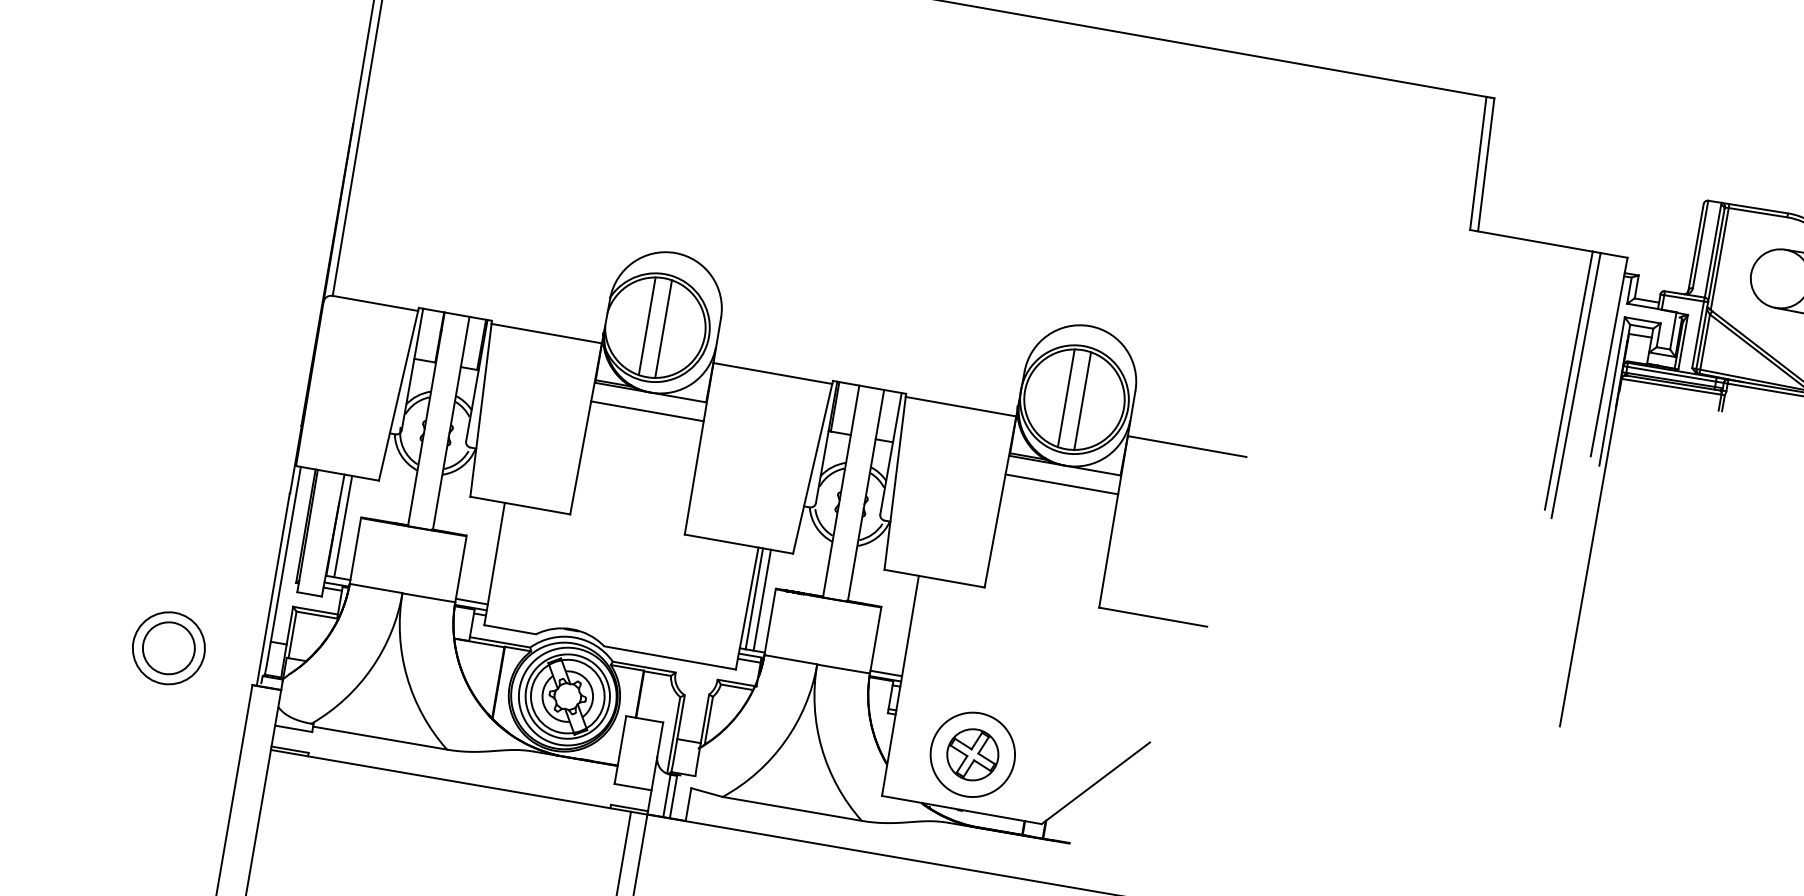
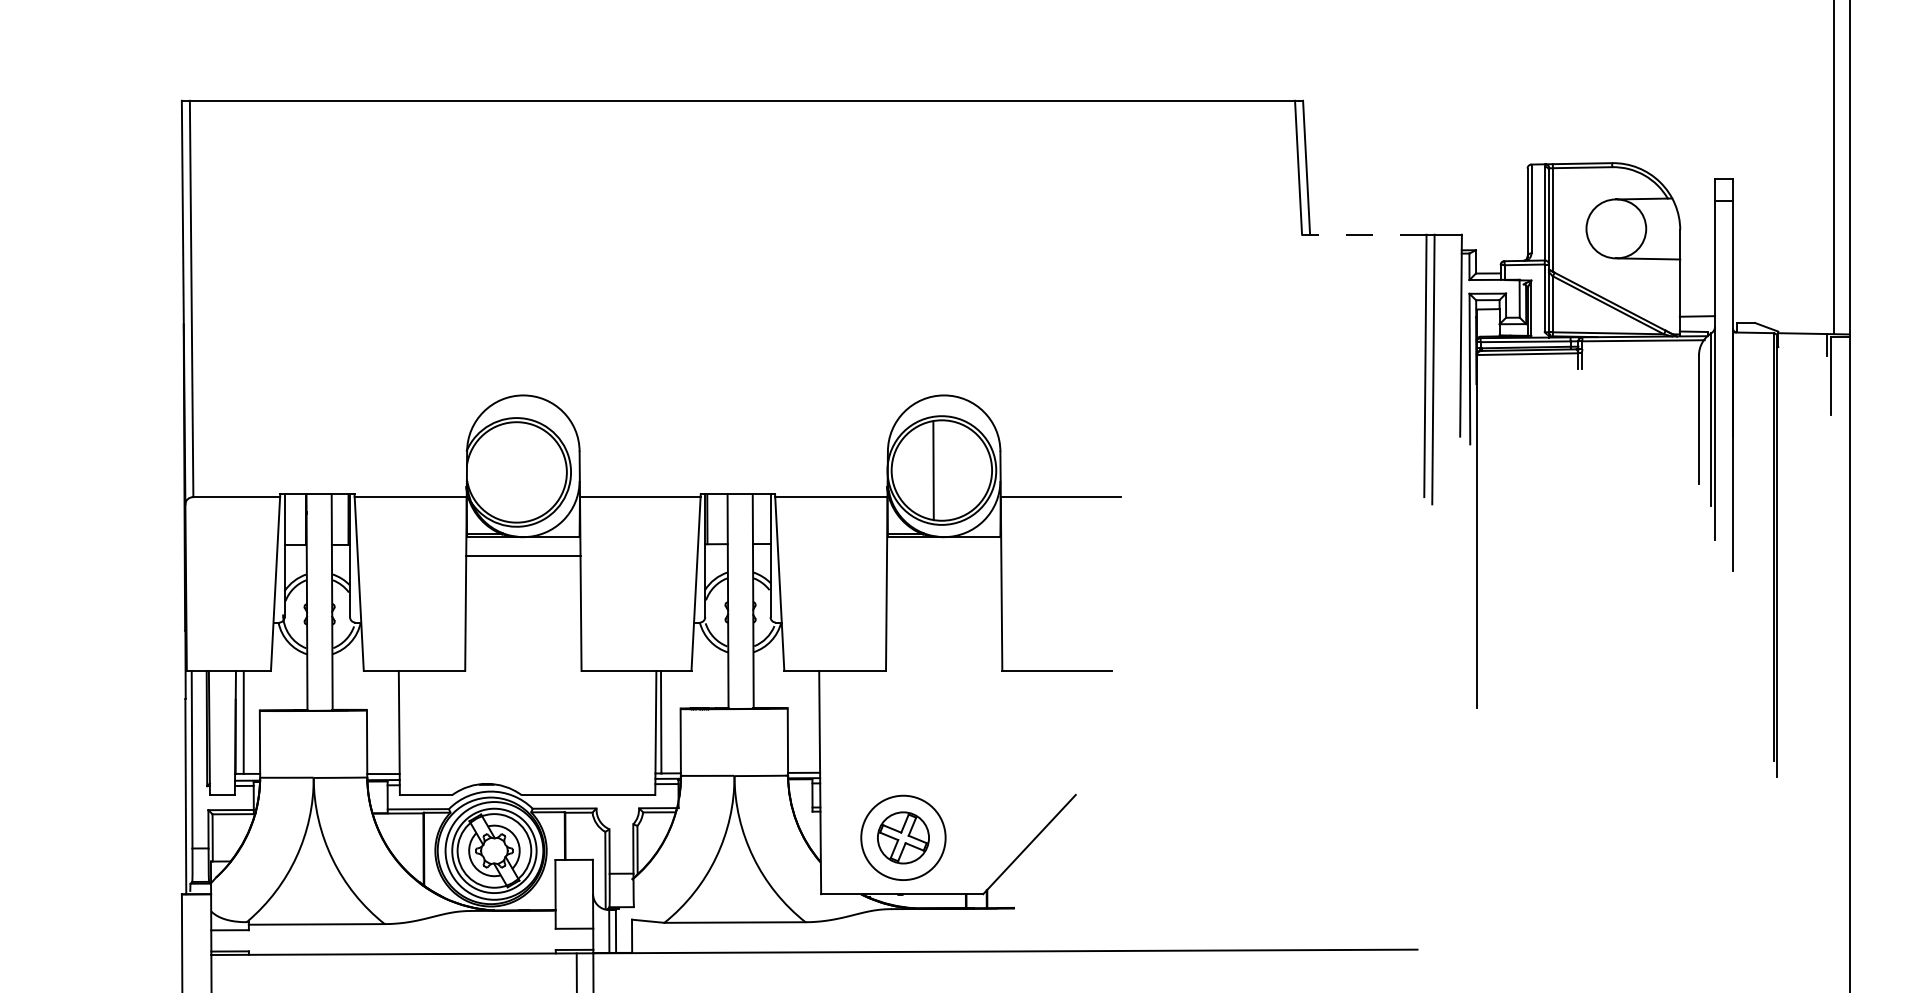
line: (1530, 240) -> (1363, 234), solid -> dashed
line: (647, 325) -> (508, 471), removed
line: (663, 328) -> (524, 471), removed
line: (1081, 400) -> (949, 470), removed
line: (1062, 484) -> (944, 556), removed
line: (762, 600) -> (669, 722), removed
part: (169, 648) -> (93, 872), removed

